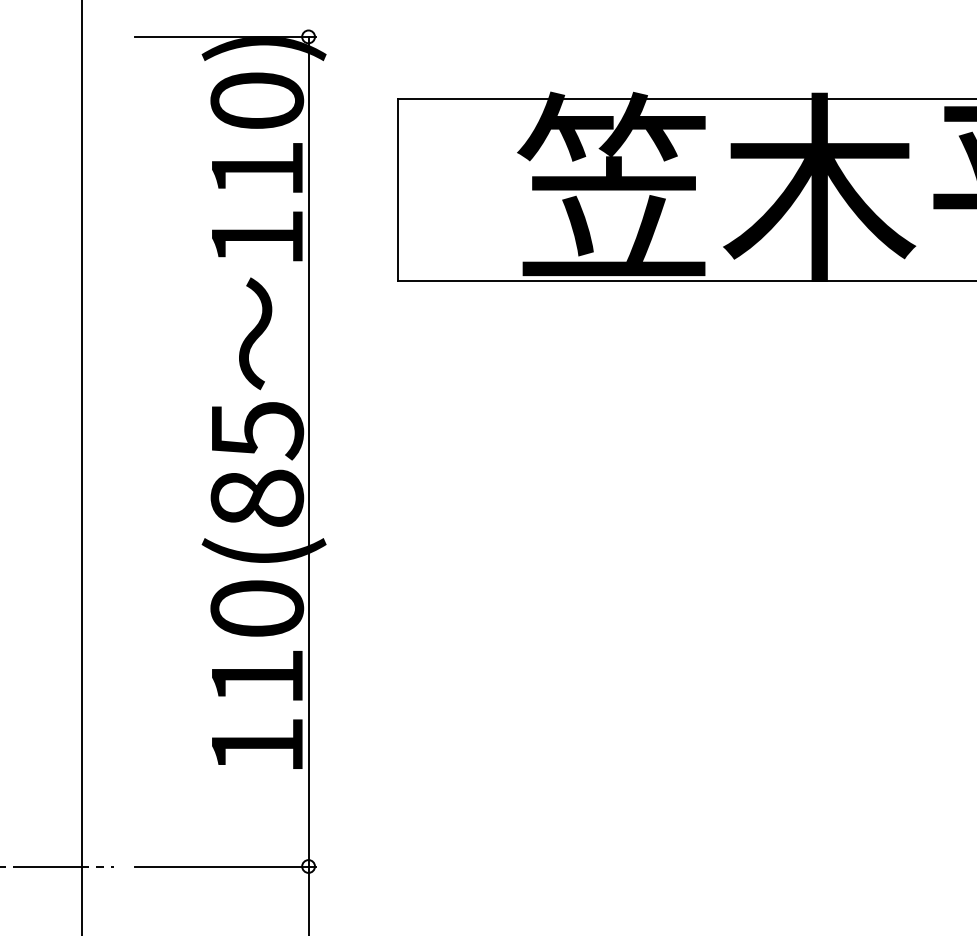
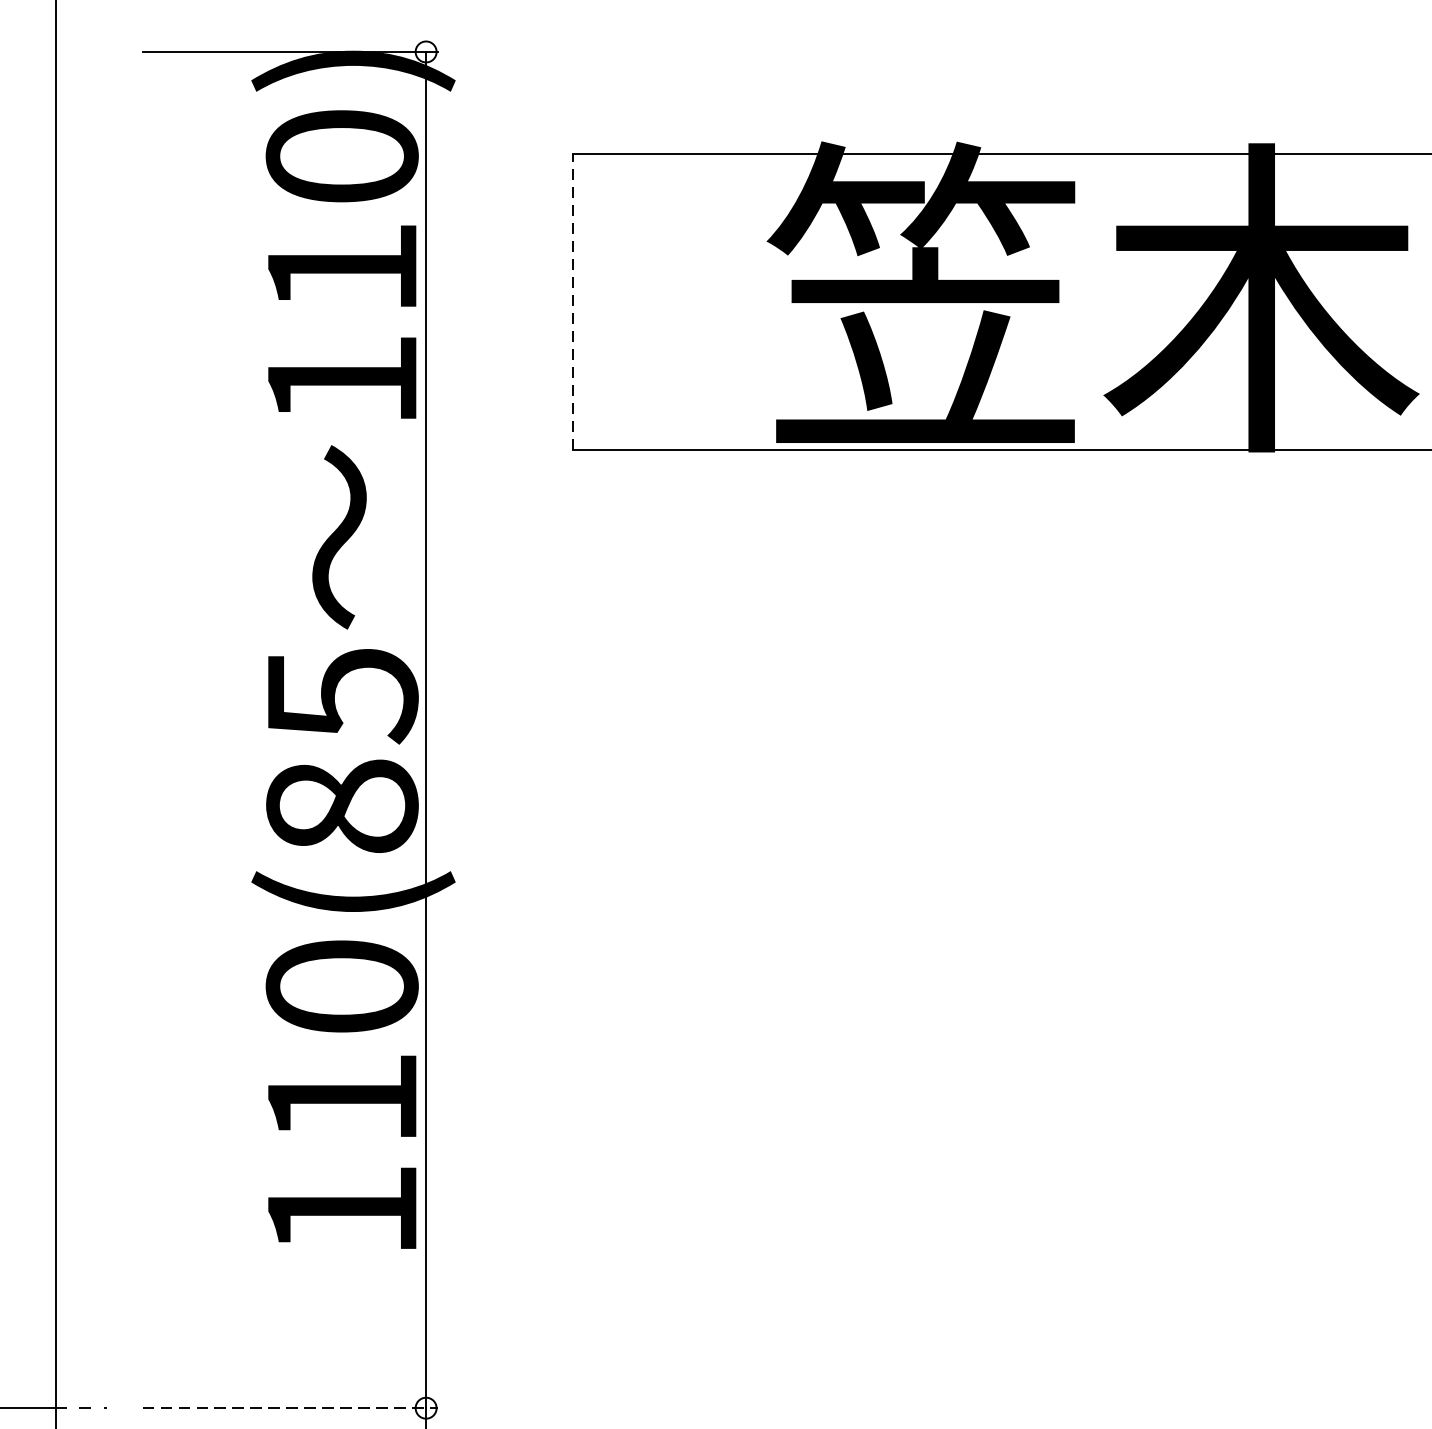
line: (398, 190) -> (573, 303), solid -> dashed
line: (225, 866) -> (290, 1408), solid -> dashed

